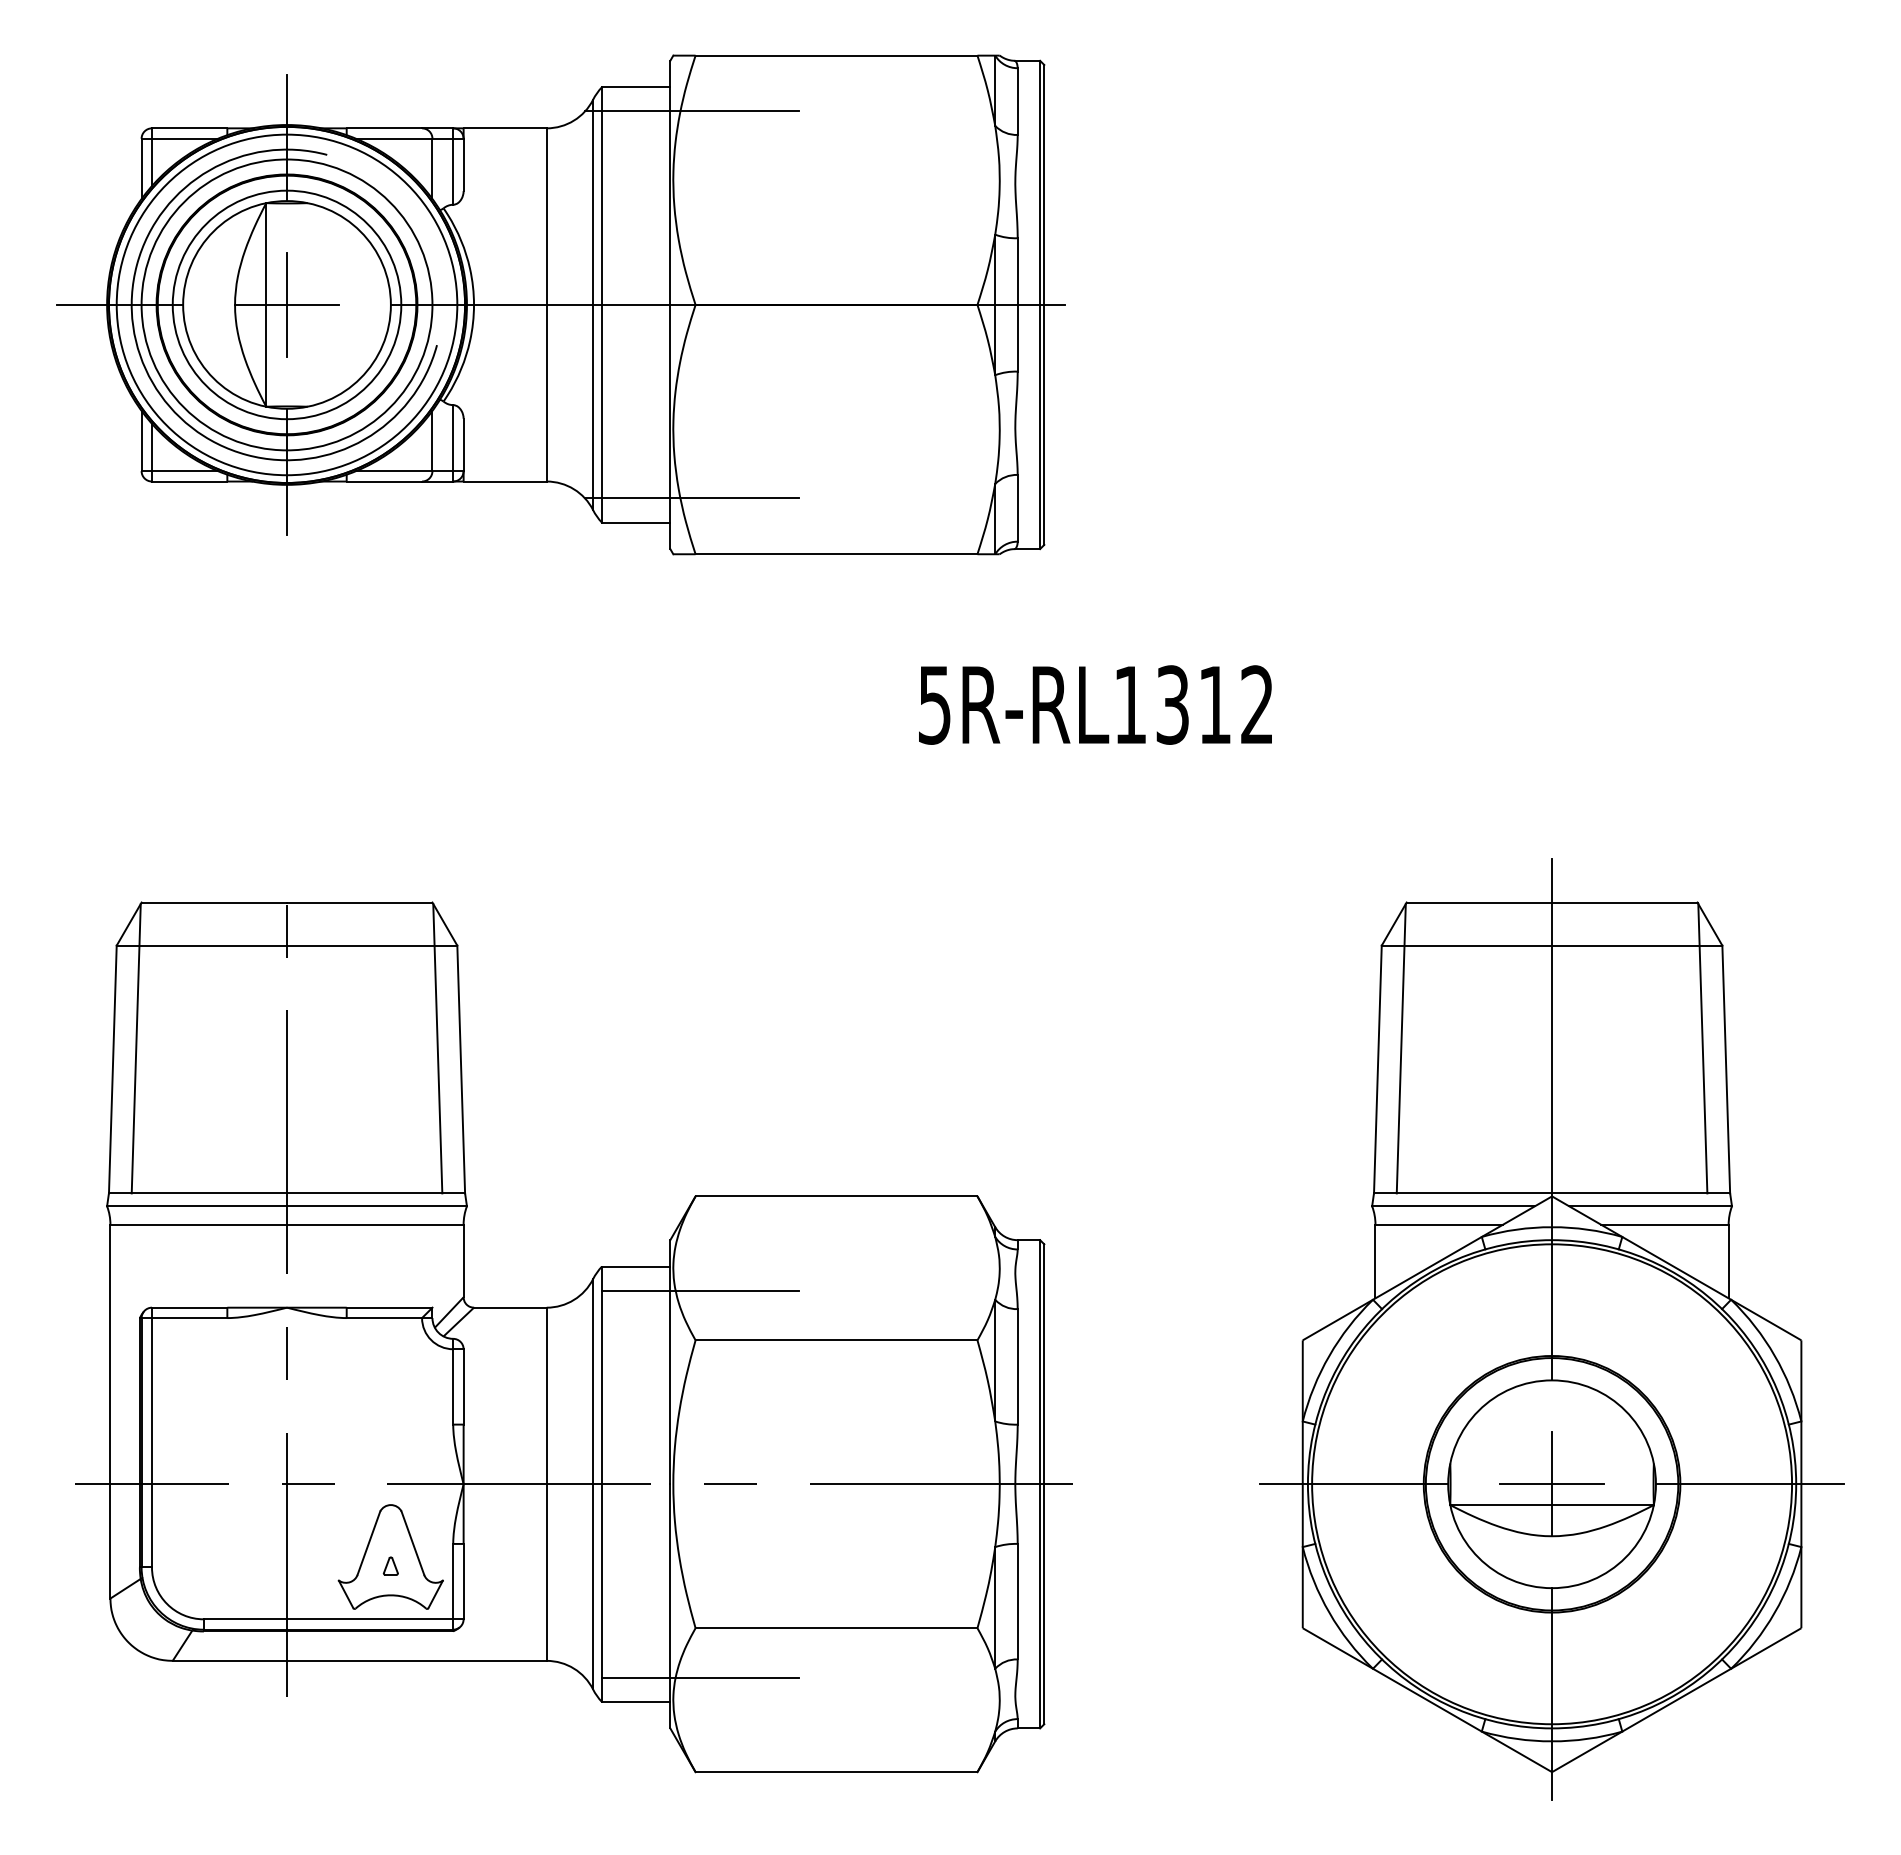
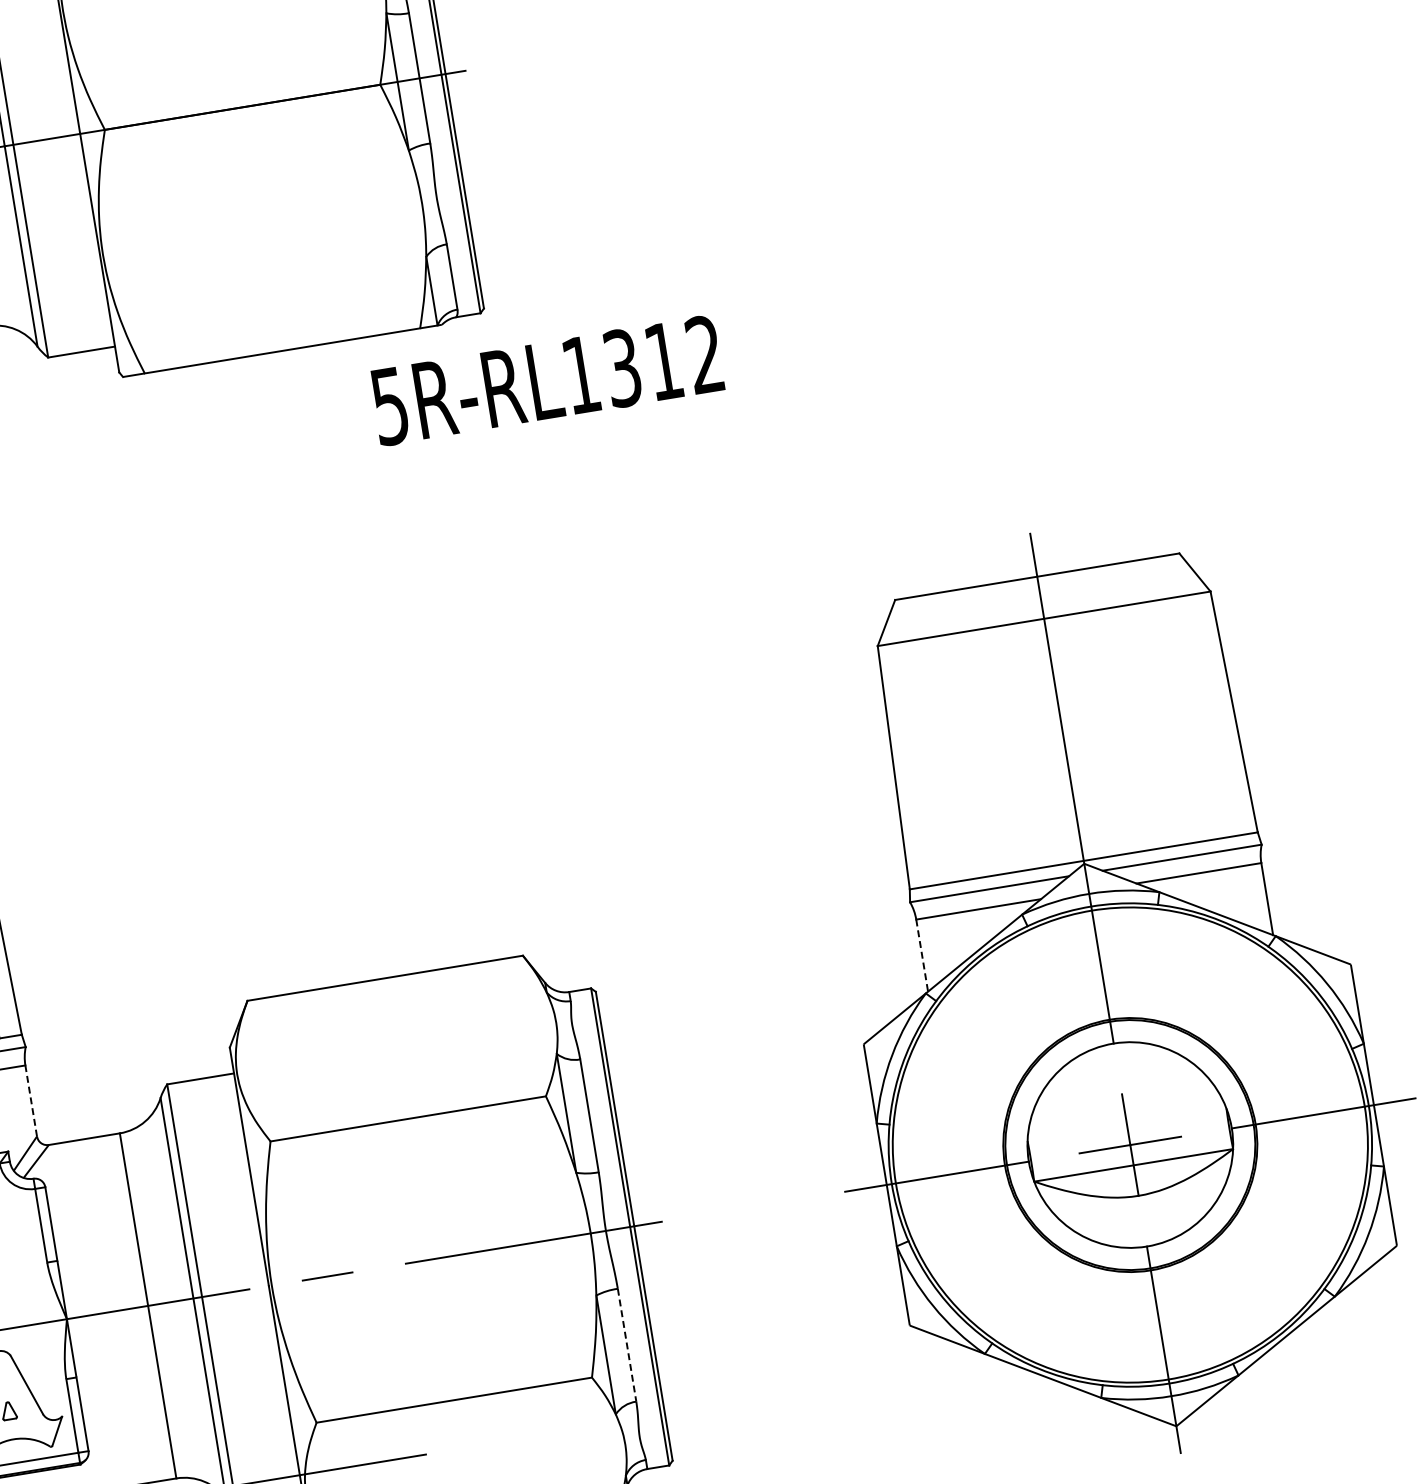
line: (692, 498) -> (132, 319), removed
text: (1095, 704) -> (547, 380), moved
line: (1400, 1048) -> (912, 743), removed
line: (1702, 1048) -> (1207, 695), removed
line: (463, 1260) -> (31, 1100), solid -> dashed
line: (1375, 1261) -> (922, 955), solid -> dashed
line: (700, 1290) -> (267, 1091), removed
line: (1017, 1601) -> (626, 1345), solid -> dashed

